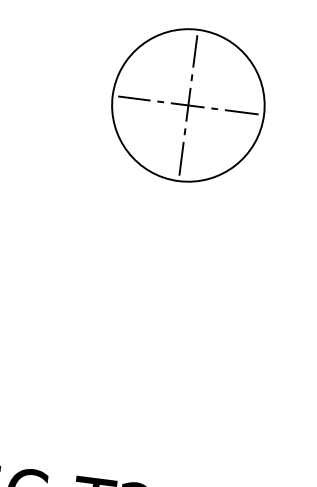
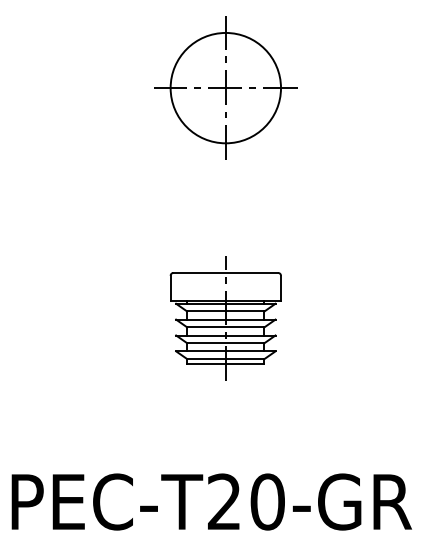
circle: (188, 104) -> (225, 87), size x0.71
part: (159, 331) -> (225, 318), added

